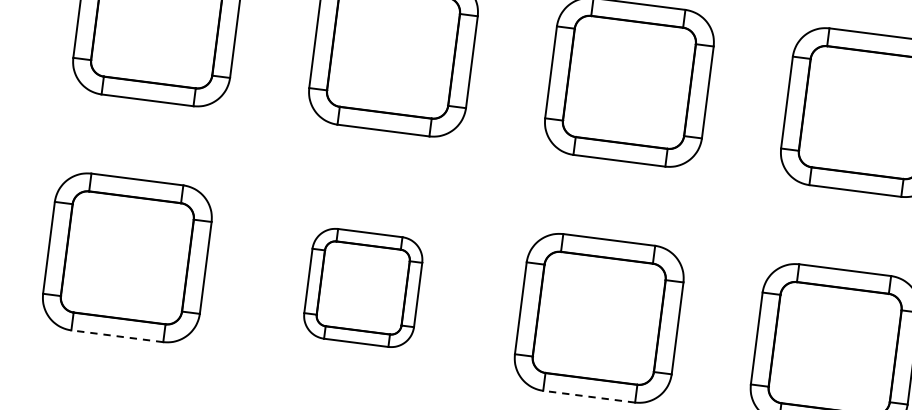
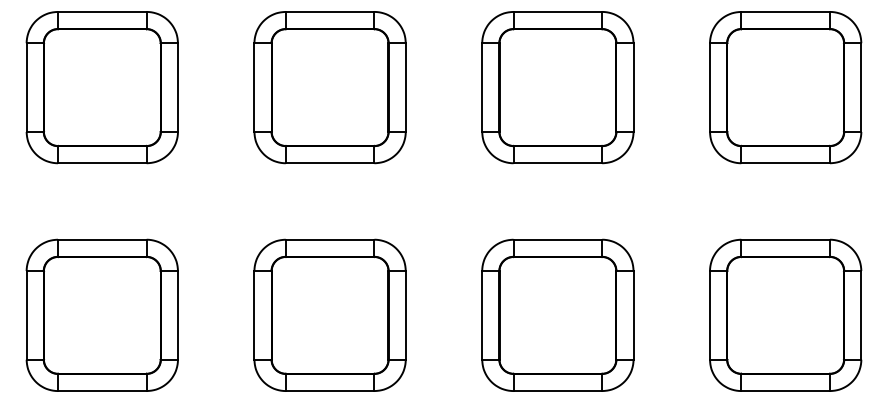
part: (362, 287) -> (329, 314), size x1.43
line: (116, 336) -> (101, 391), dashed -> solid
line: (588, 397) -> (557, 391), dashed -> solid

